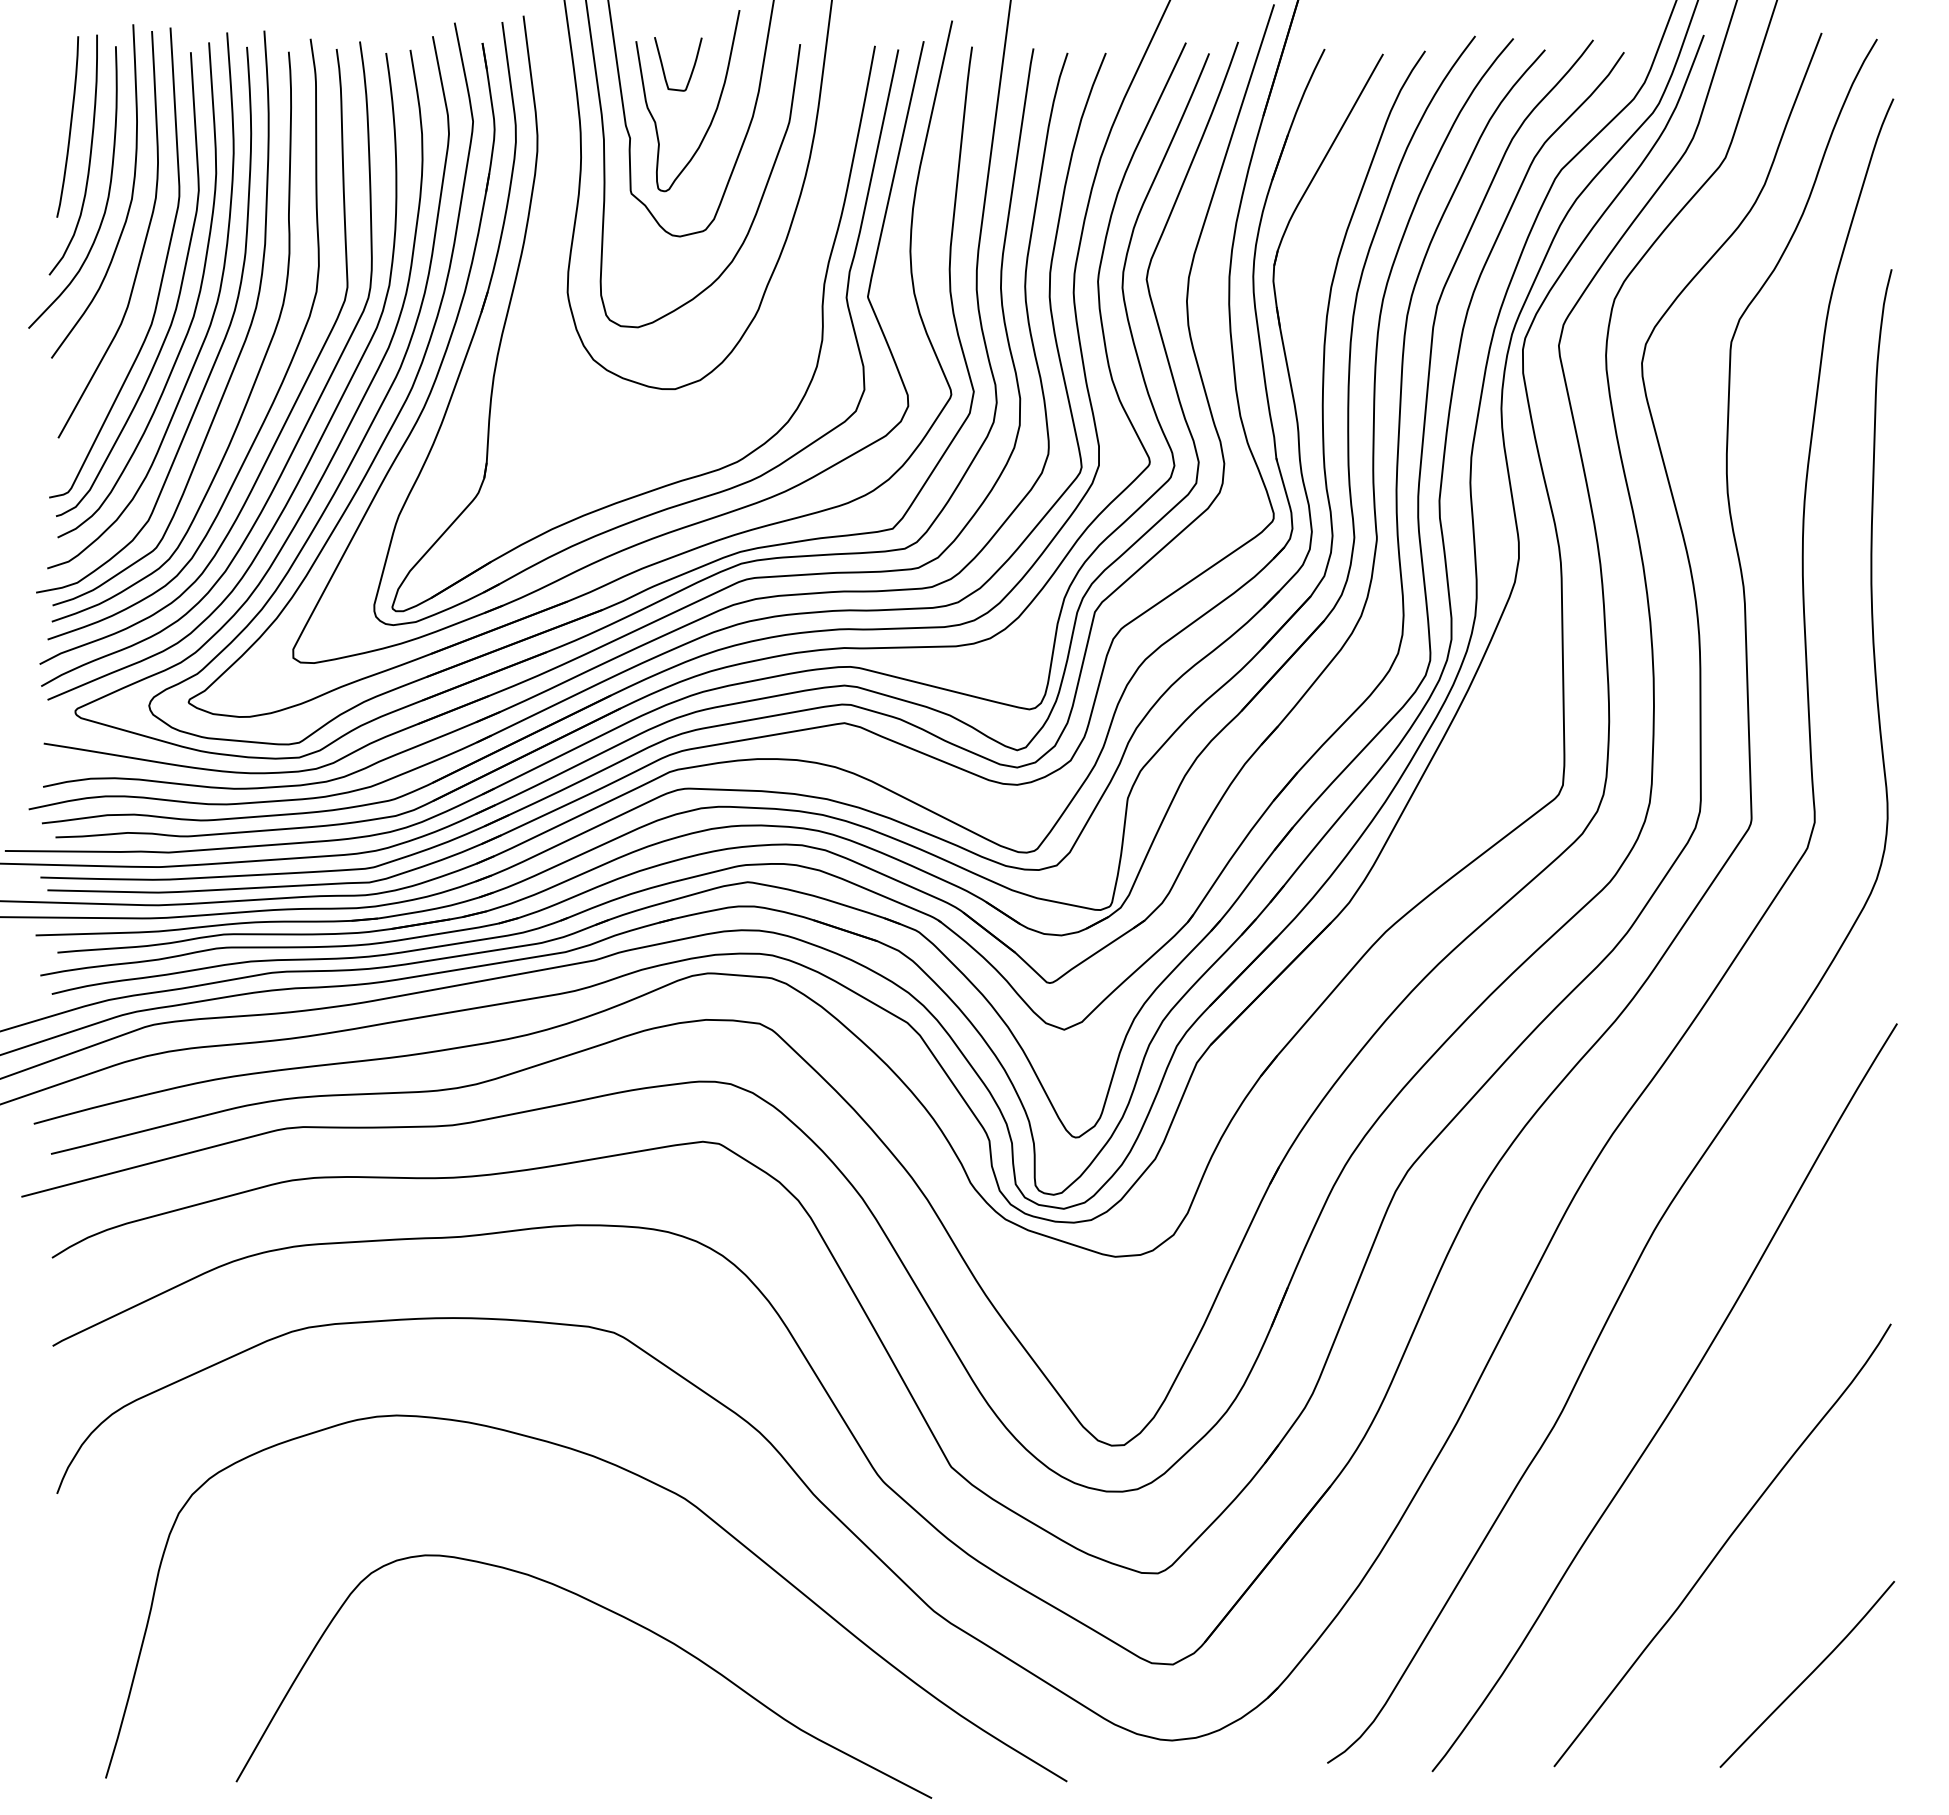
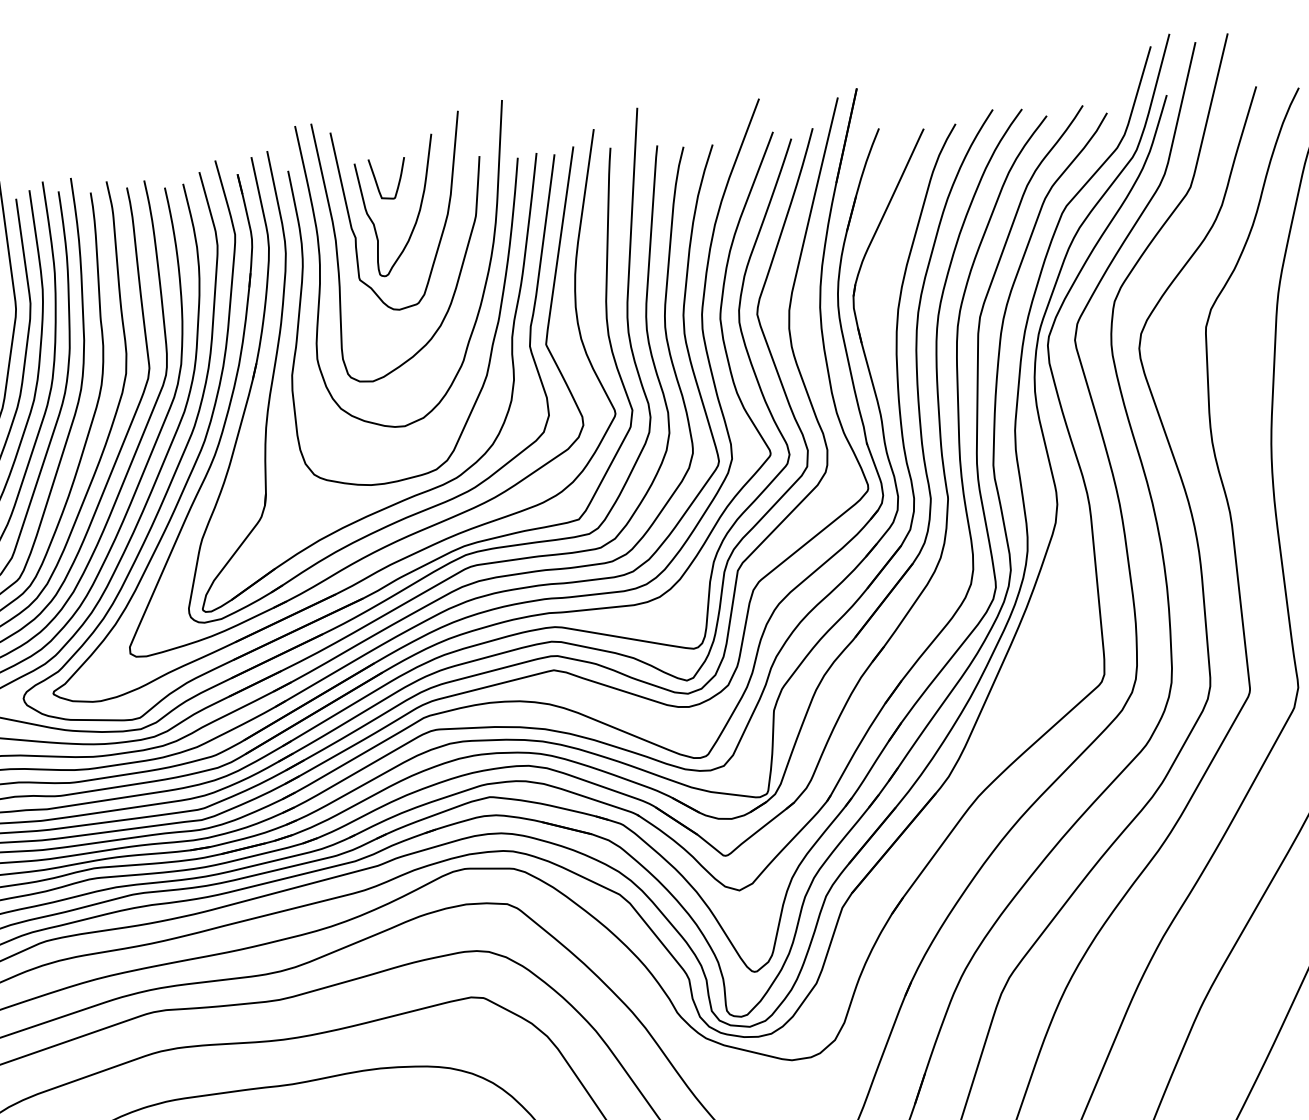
curve: (798, 286) -> (492, 340), added

